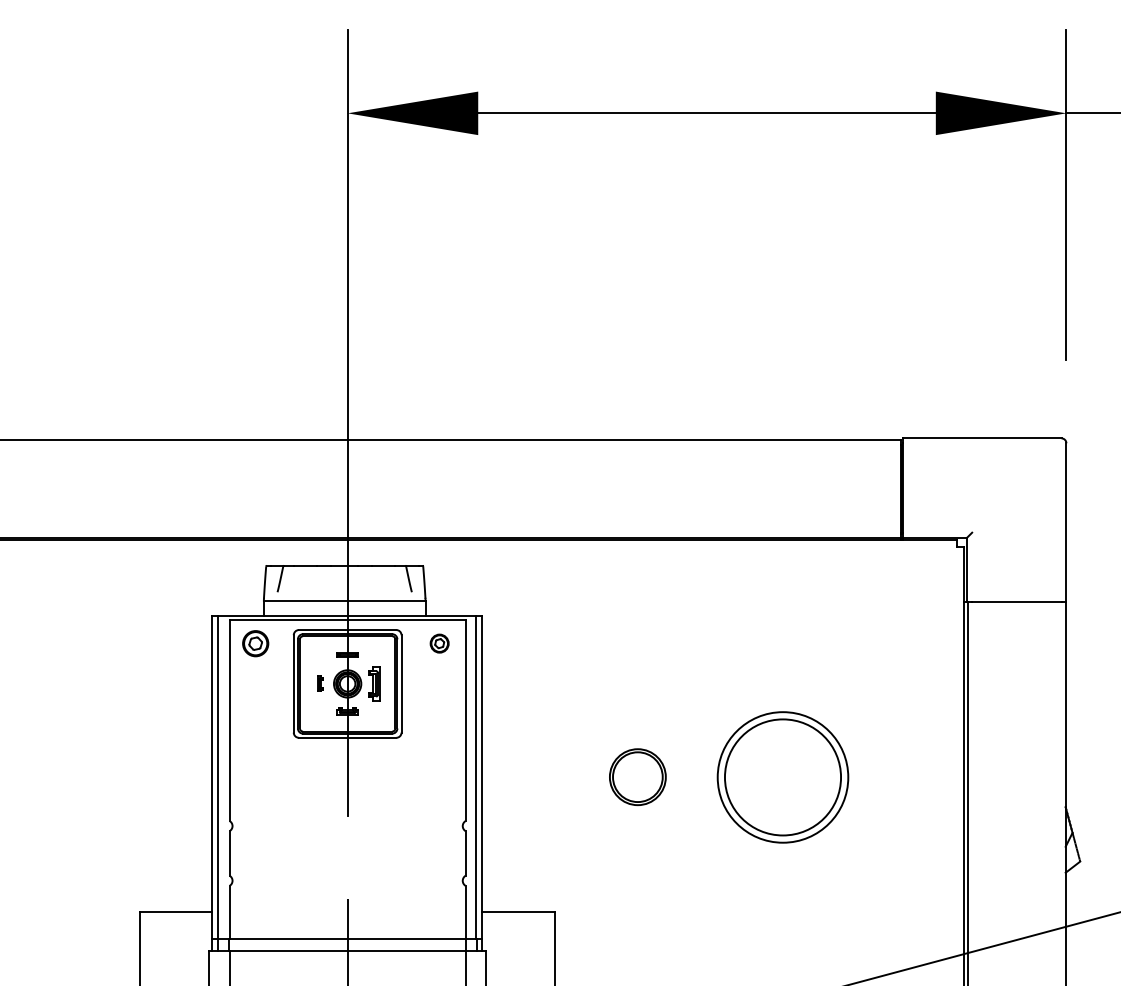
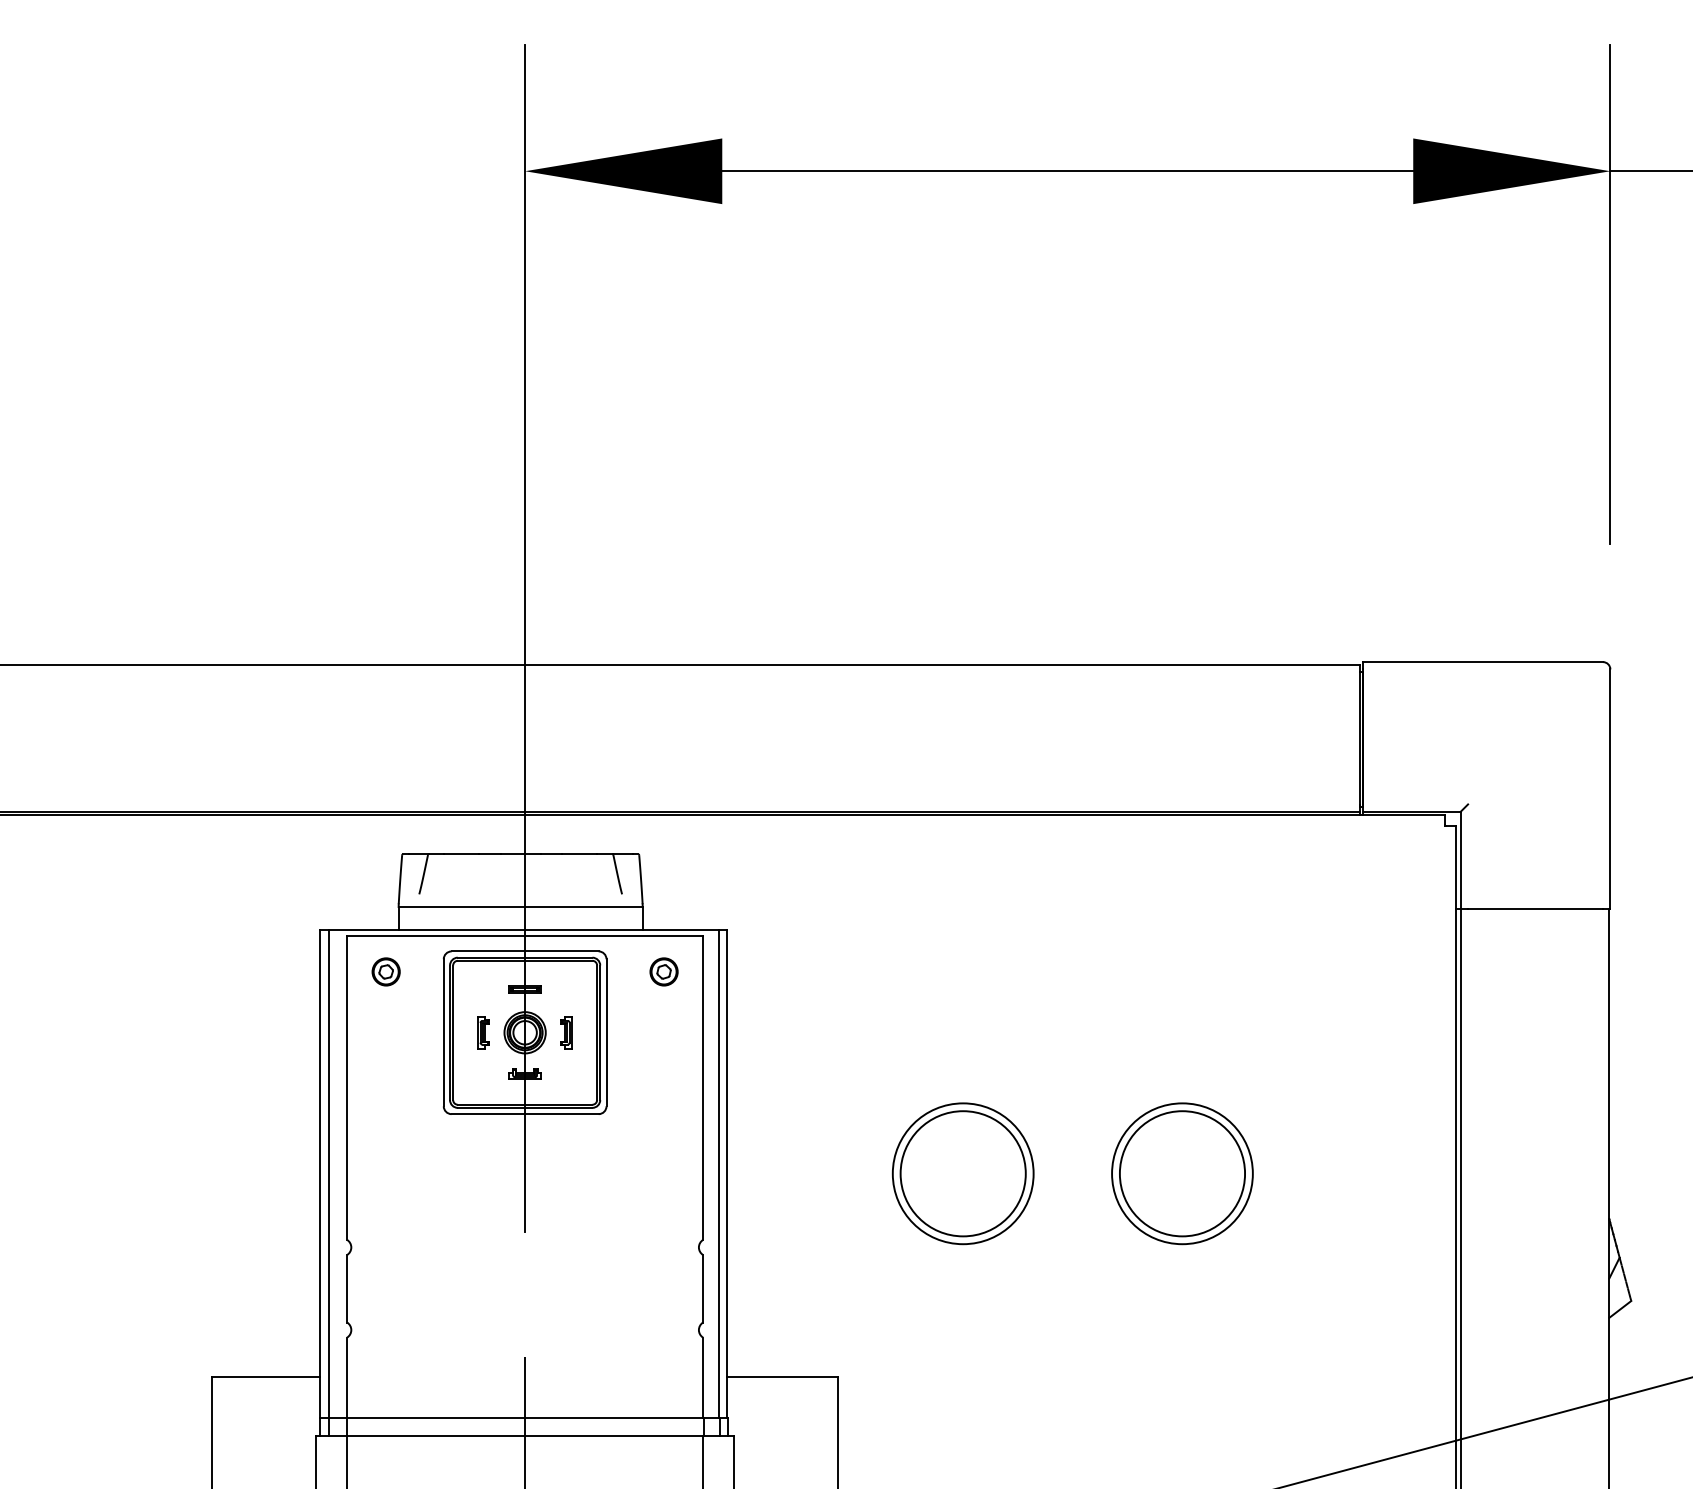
part: (255, 643) -> (385, 971), size x0.71
part: (320, 683) -> (484, 1032), size x1.43
part: (375, 683) -> (567, 1032), size x0.62
part: (637, 776) -> (962, 1172), size x1.67
part: (782, 776) -> (1181, 1172), size x0.71

